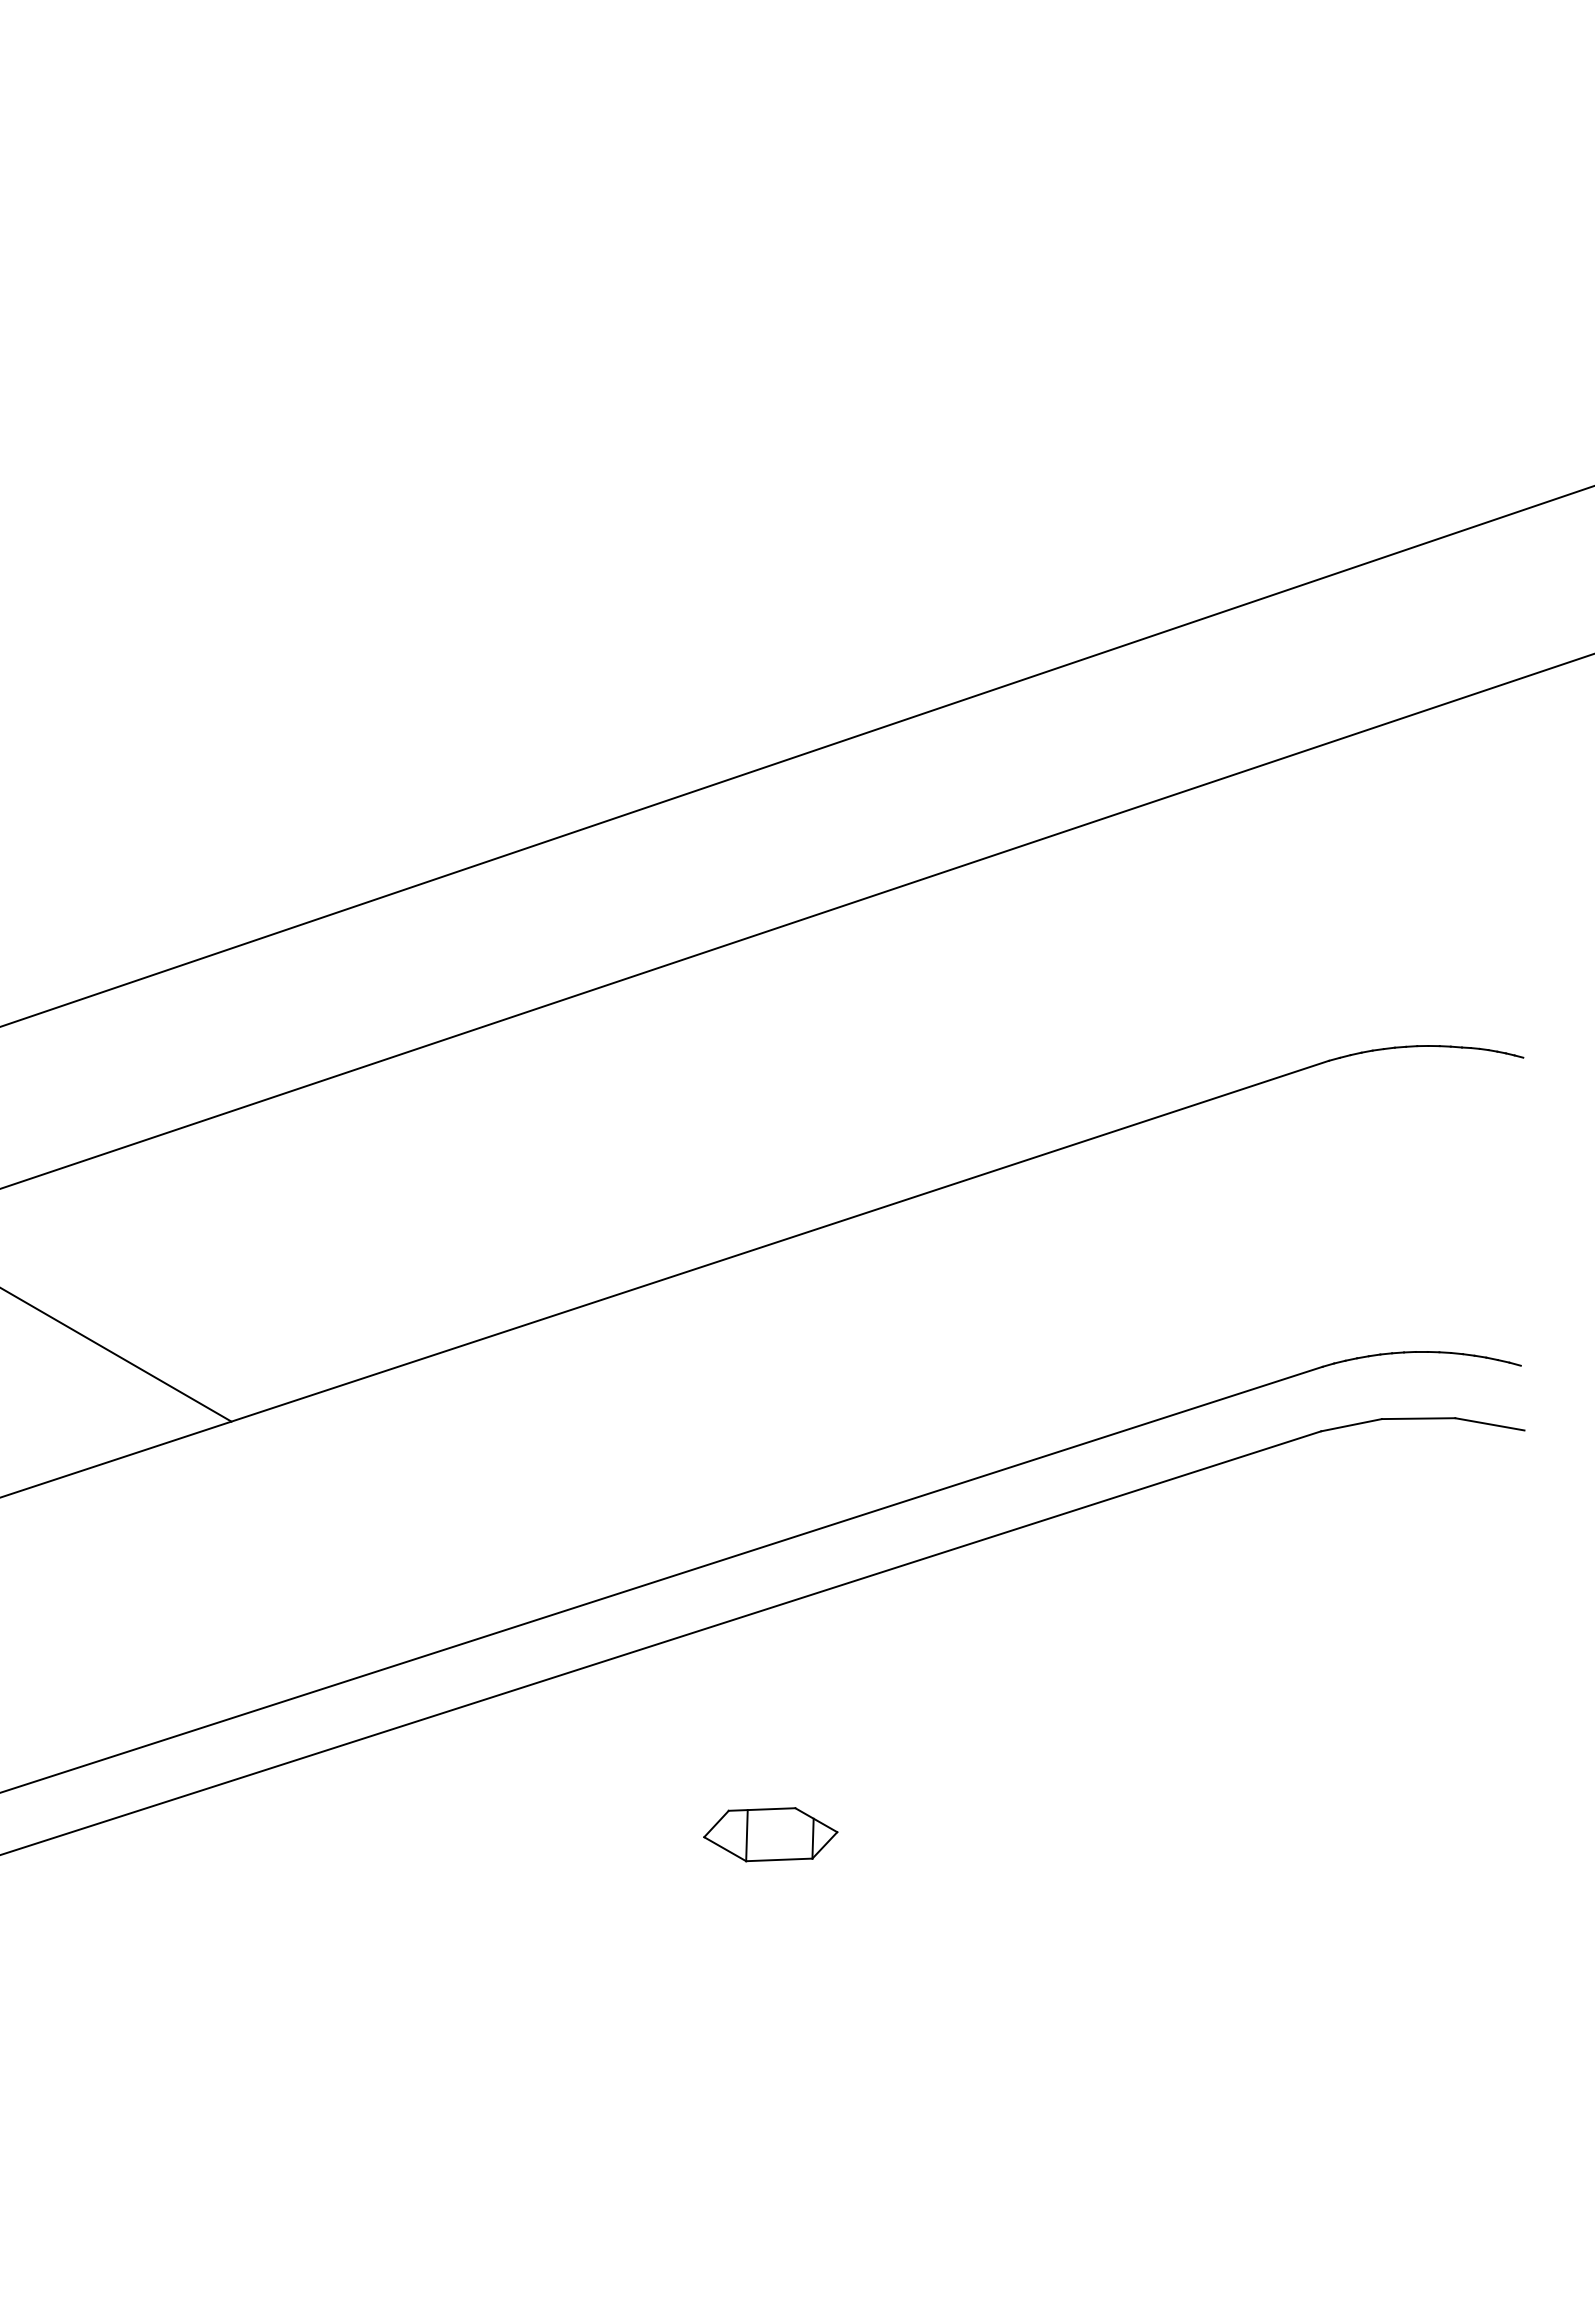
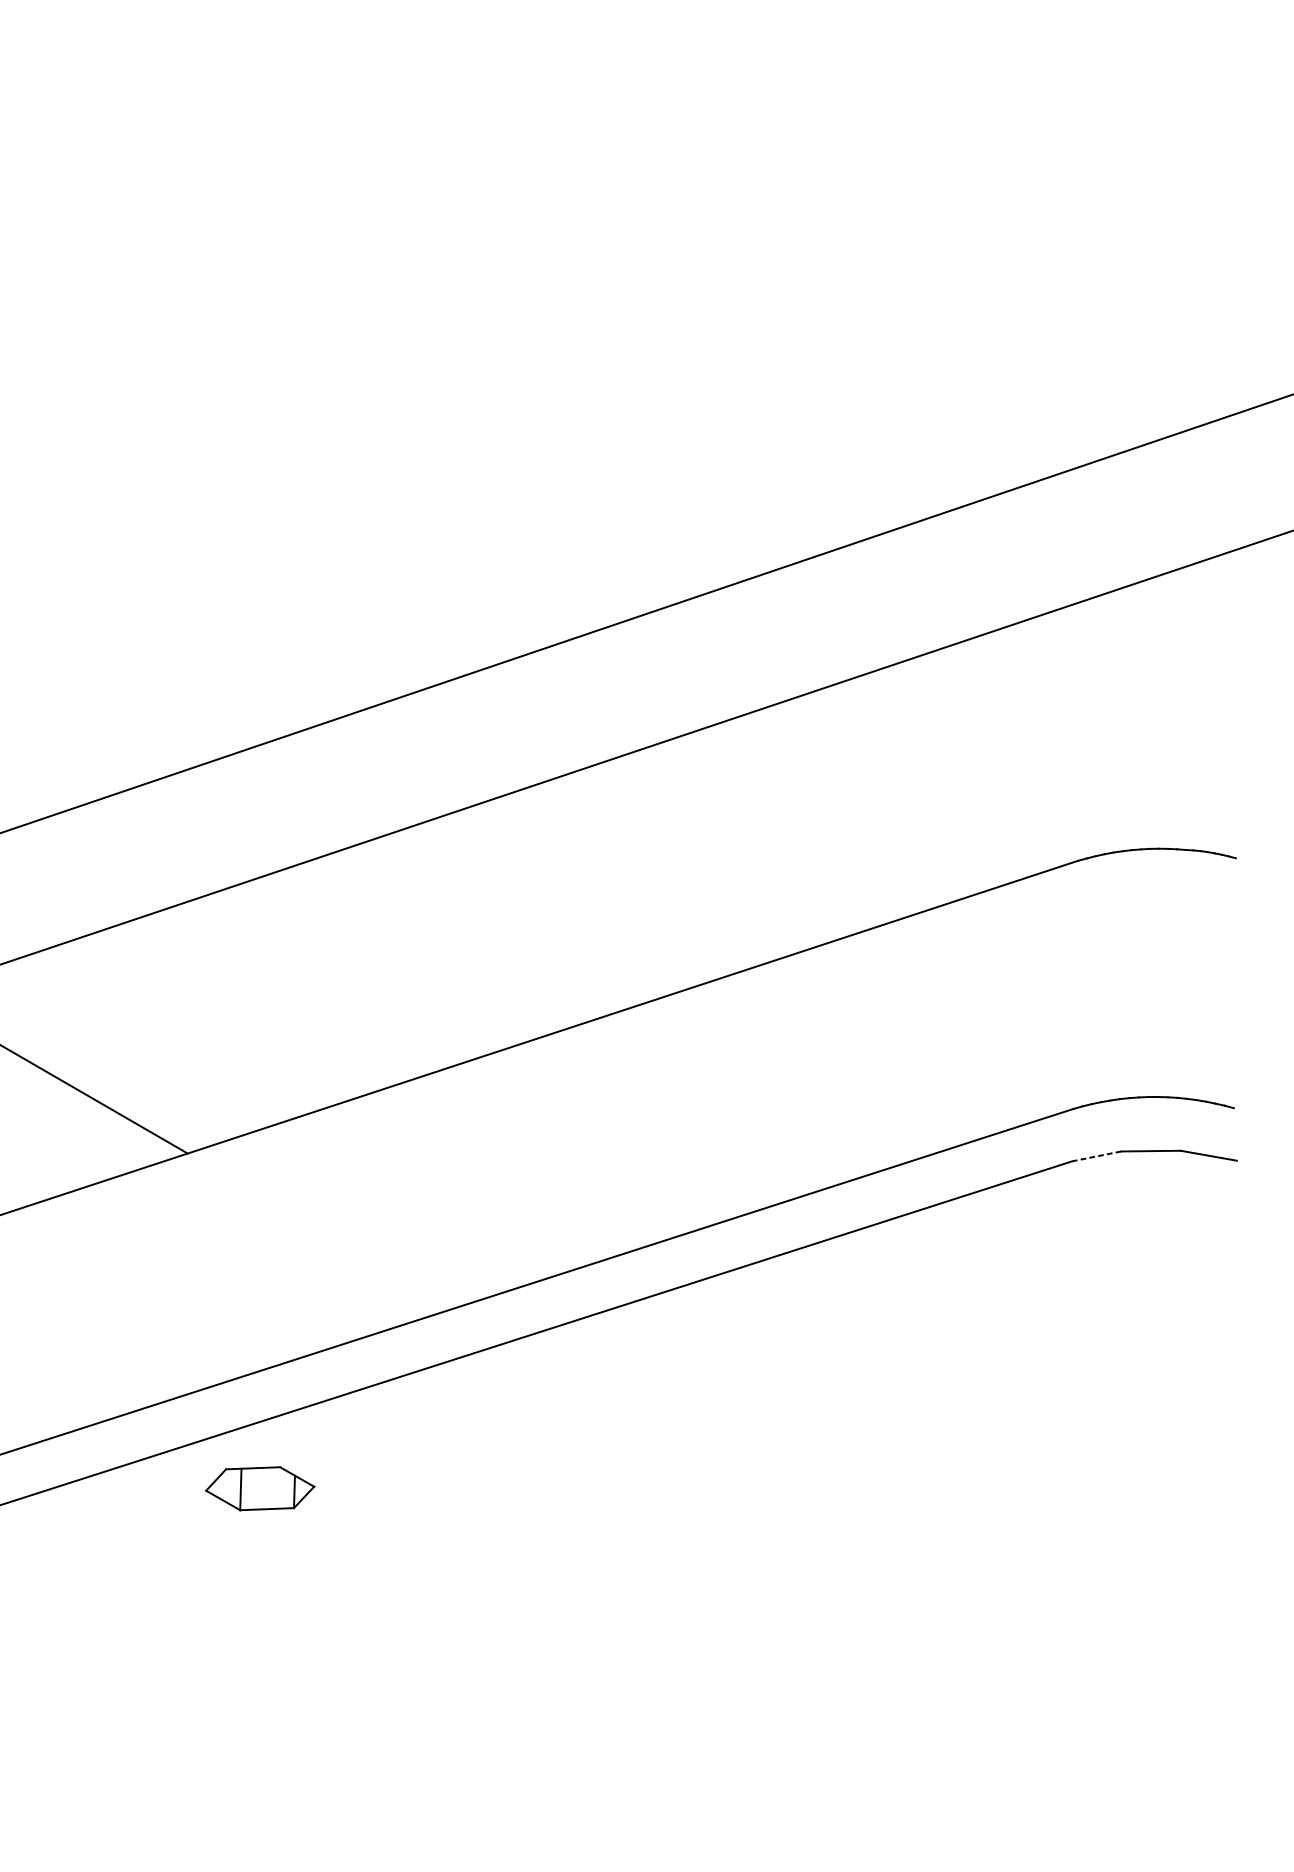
line: (1351, 1425) -> (1096, 1156), solid -> dashed
part: (770, 1834) -> (259, 1488), moved

